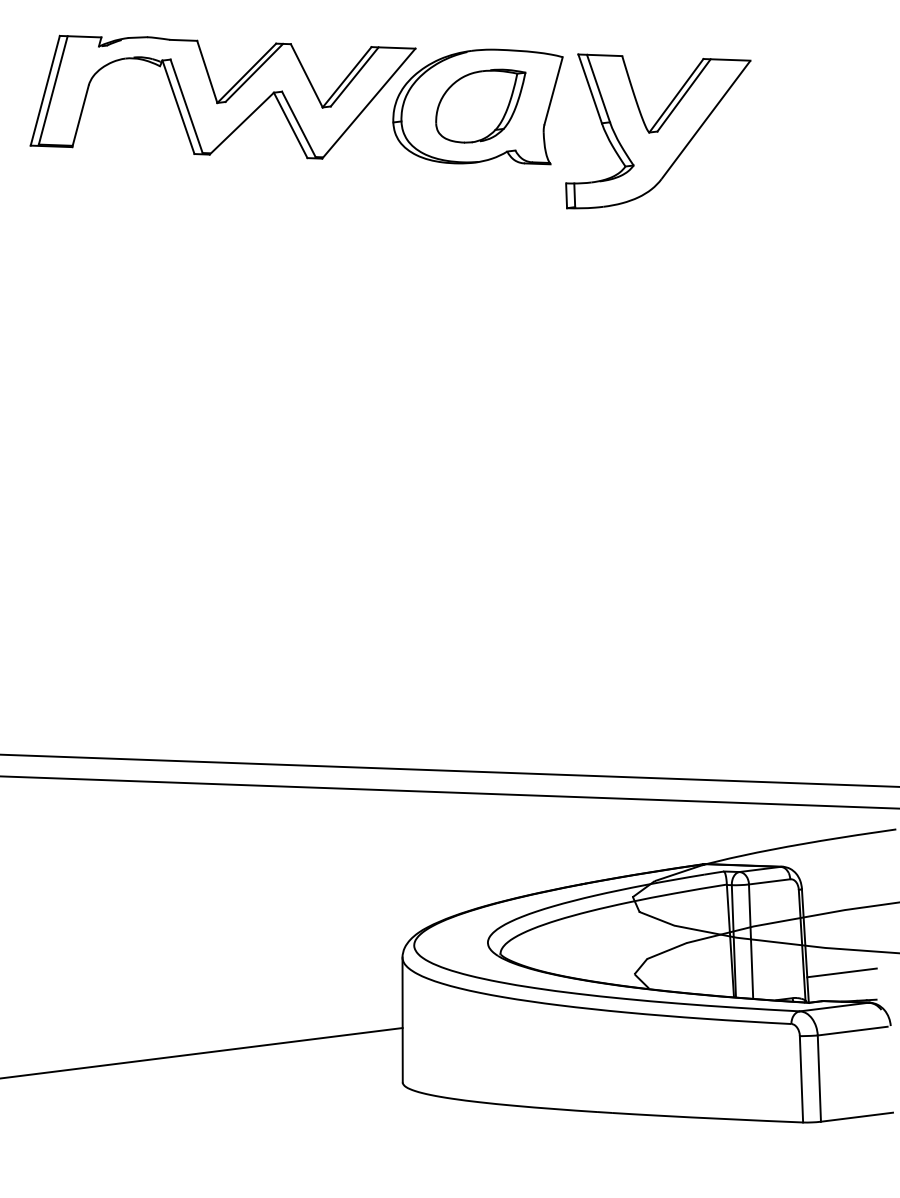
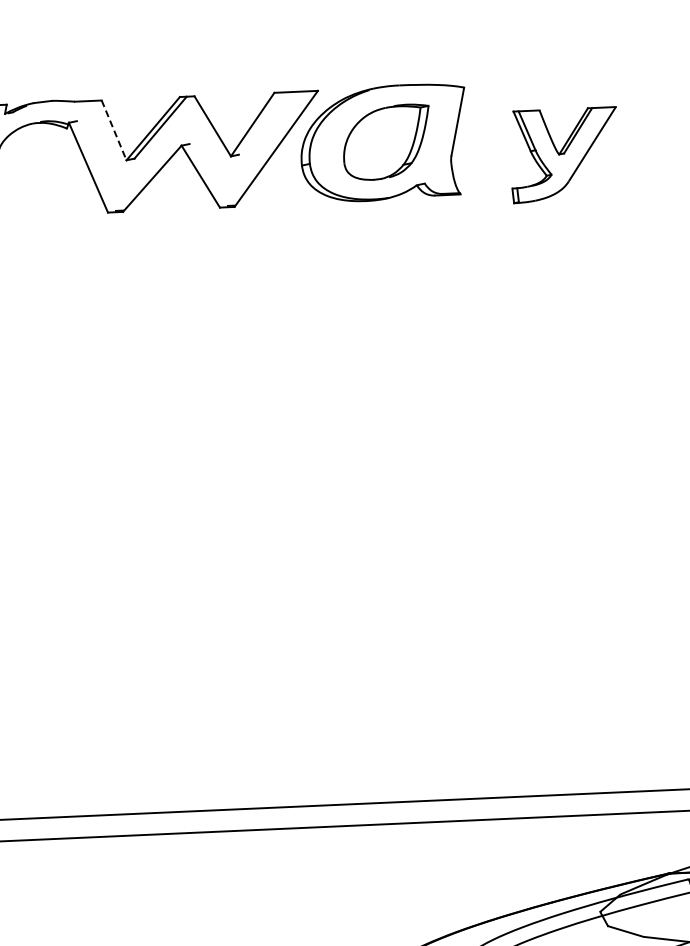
line: (207, 71) -> (114, 129), solid -> dashed
line: (354, 76) -> (259, 123), removed
line: (186, 106) -> (96, 166), removed
line: (298, 124) -> (208, 175), removed
part: (658, 131) -> (564, 153), size x0.6

